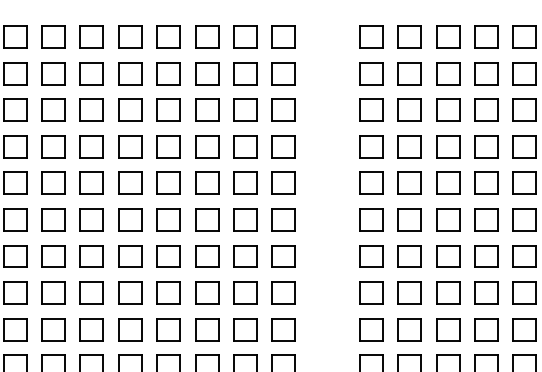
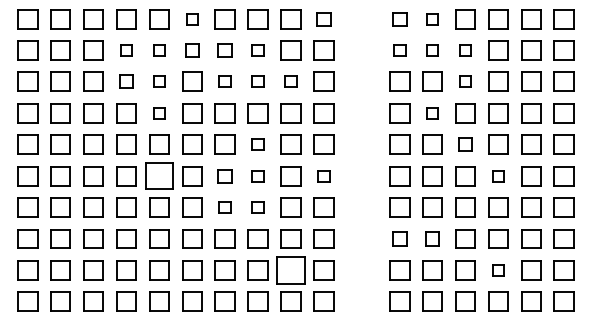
part: (130, 37) -> (192, 19), size x0.6
part: (282, 37) -> (323, 19), size x0.7
part: (371, 37) -> (399, 19), size x0.7
part: (409, 37) -> (432, 19), size x0.6
part: (53, 73) -> (126, 50), size x0.6
part: (92, 73) -> (159, 50), size x0.6
part: (130, 73) -> (192, 50), size x0.7
part: (167, 73) -> (224, 50), size x0.7
part: (206, 73) -> (257, 50), size x0.6
part: (371, 73) -> (399, 50), size x0.6
part: (409, 73) -> (432, 50), size x0.6
part: (448, 73) -> (465, 50), size x0.6
part: (53, 109) -> (126, 81), size x0.7
part: (92, 109) -> (159, 81), size x0.6
part: (167, 109) -> (224, 81), size x0.6
part: (206, 109) -> (257, 81), size x0.6
part: (244, 109) -> (290, 81), size x0.6
part: (448, 109) -> (465, 81), size x0.6
part: (92, 146) -> (159, 113), size x0.6
part: (409, 146) -> (432, 113), size x0.6
part: (206, 182) -> (257, 144), size x0.6
part: (448, 182) -> (465, 144), size x0.7
part: (92, 220) -> (159, 176), size x1.4
part: (167, 220) -> (224, 176), size x0.7
part: (206, 220) -> (257, 176), size x0.6
part: (282, 220) -> (323, 176), size x0.6
part: (486, 220) -> (498, 176), size x0.6
part: (167, 256) -> (224, 207), size x0.6
part: (206, 256) -> (257, 207), size x0.6
part: (371, 292) -> (399, 238), size x0.7
part: (409, 292) -> (432, 238), size x0.7
part: (244, 329) -> (290, 270), size x1.4
part: (486, 329) -> (498, 270), size x0.6

